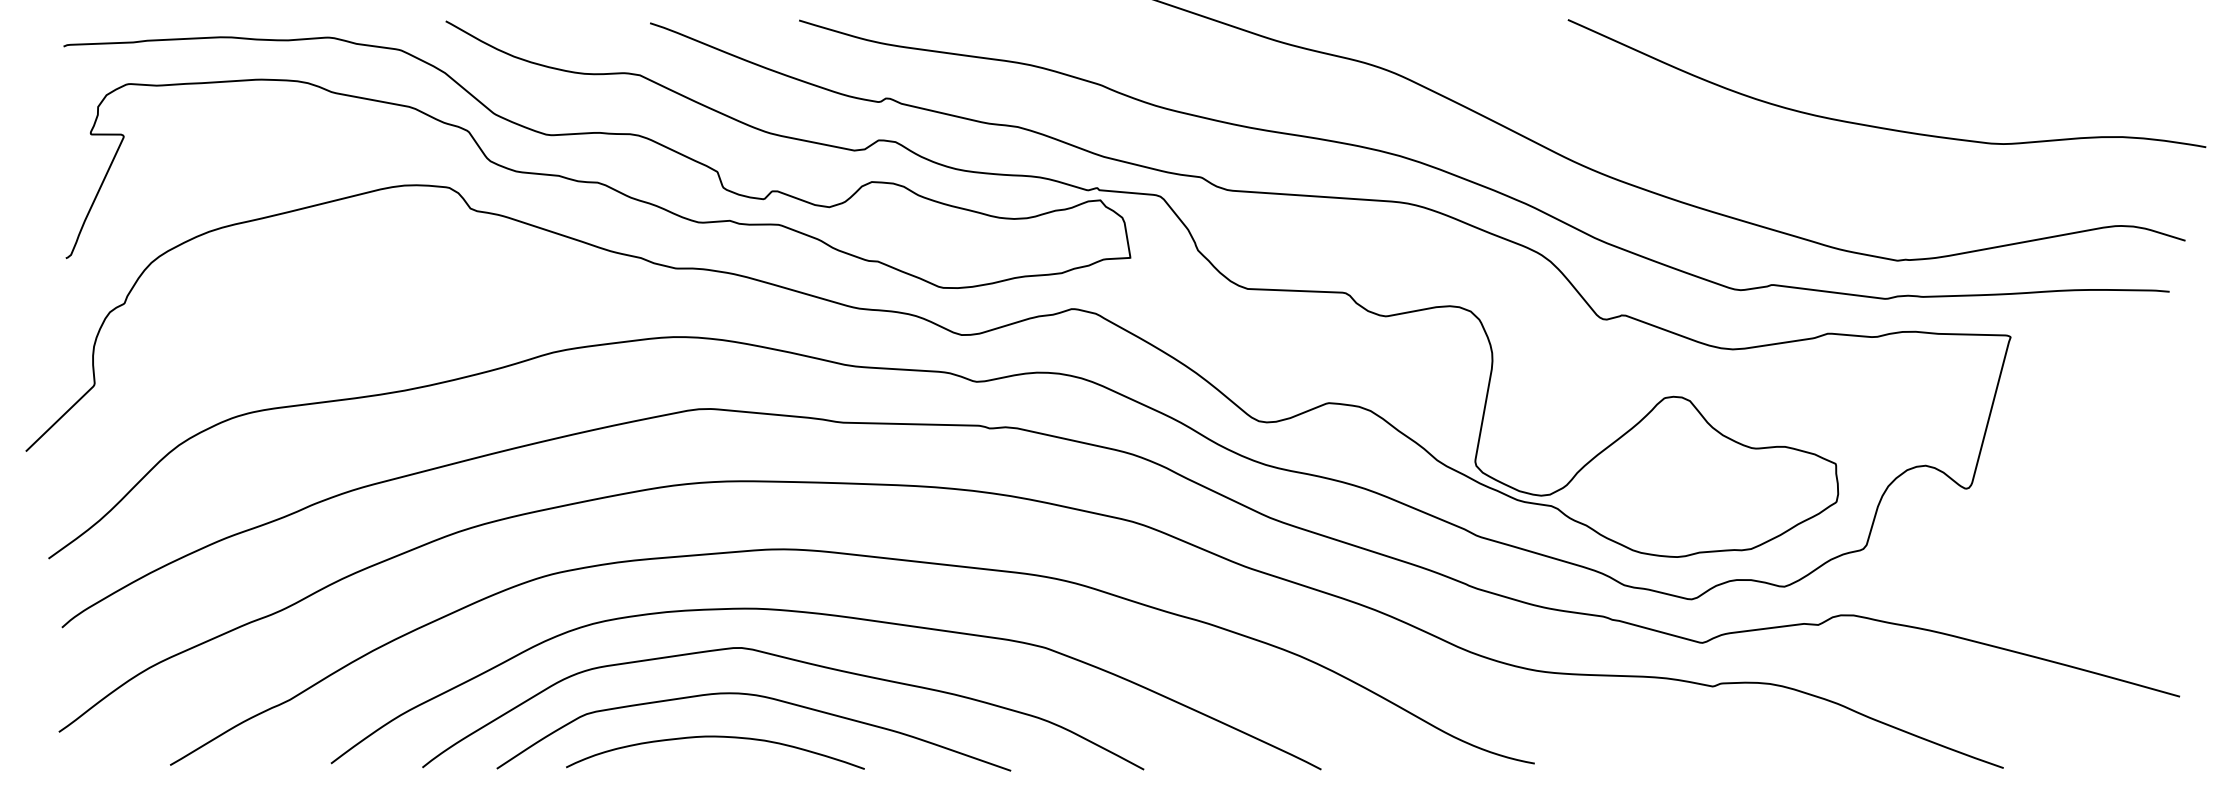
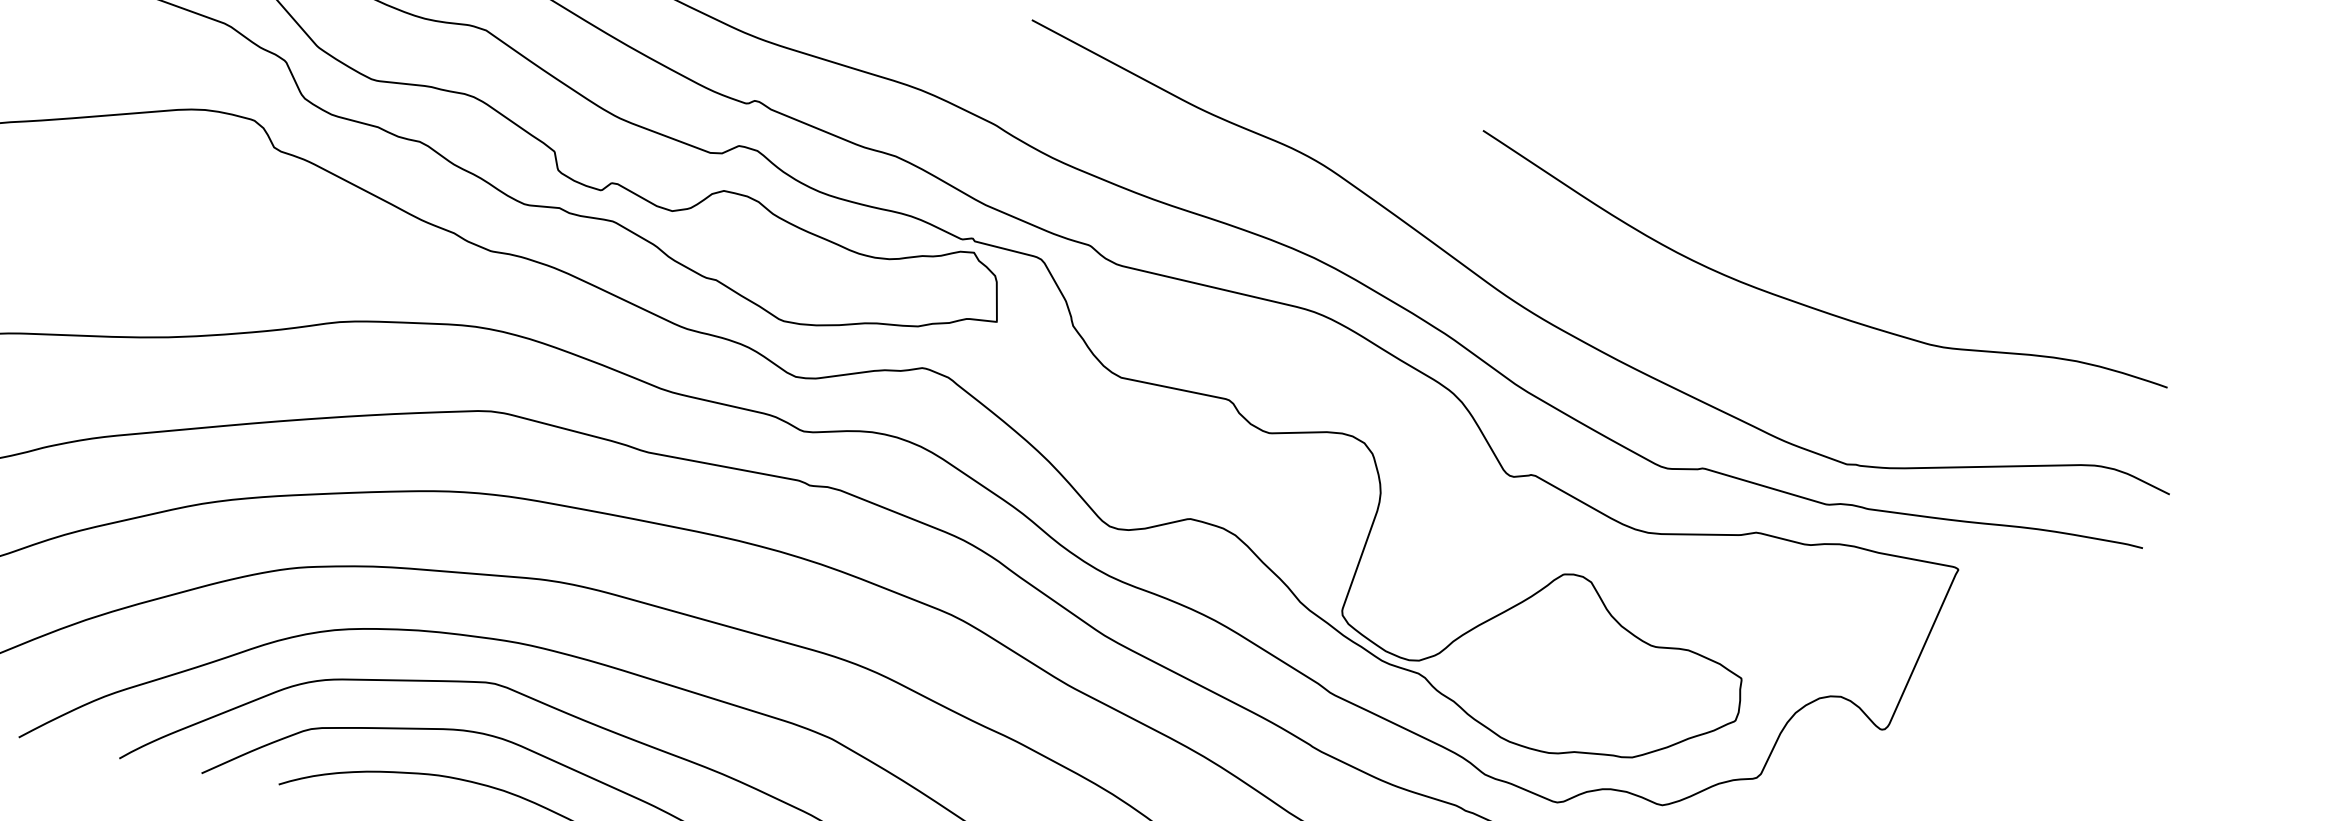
curve: (1879, 126) -> (1809, 305), moved

